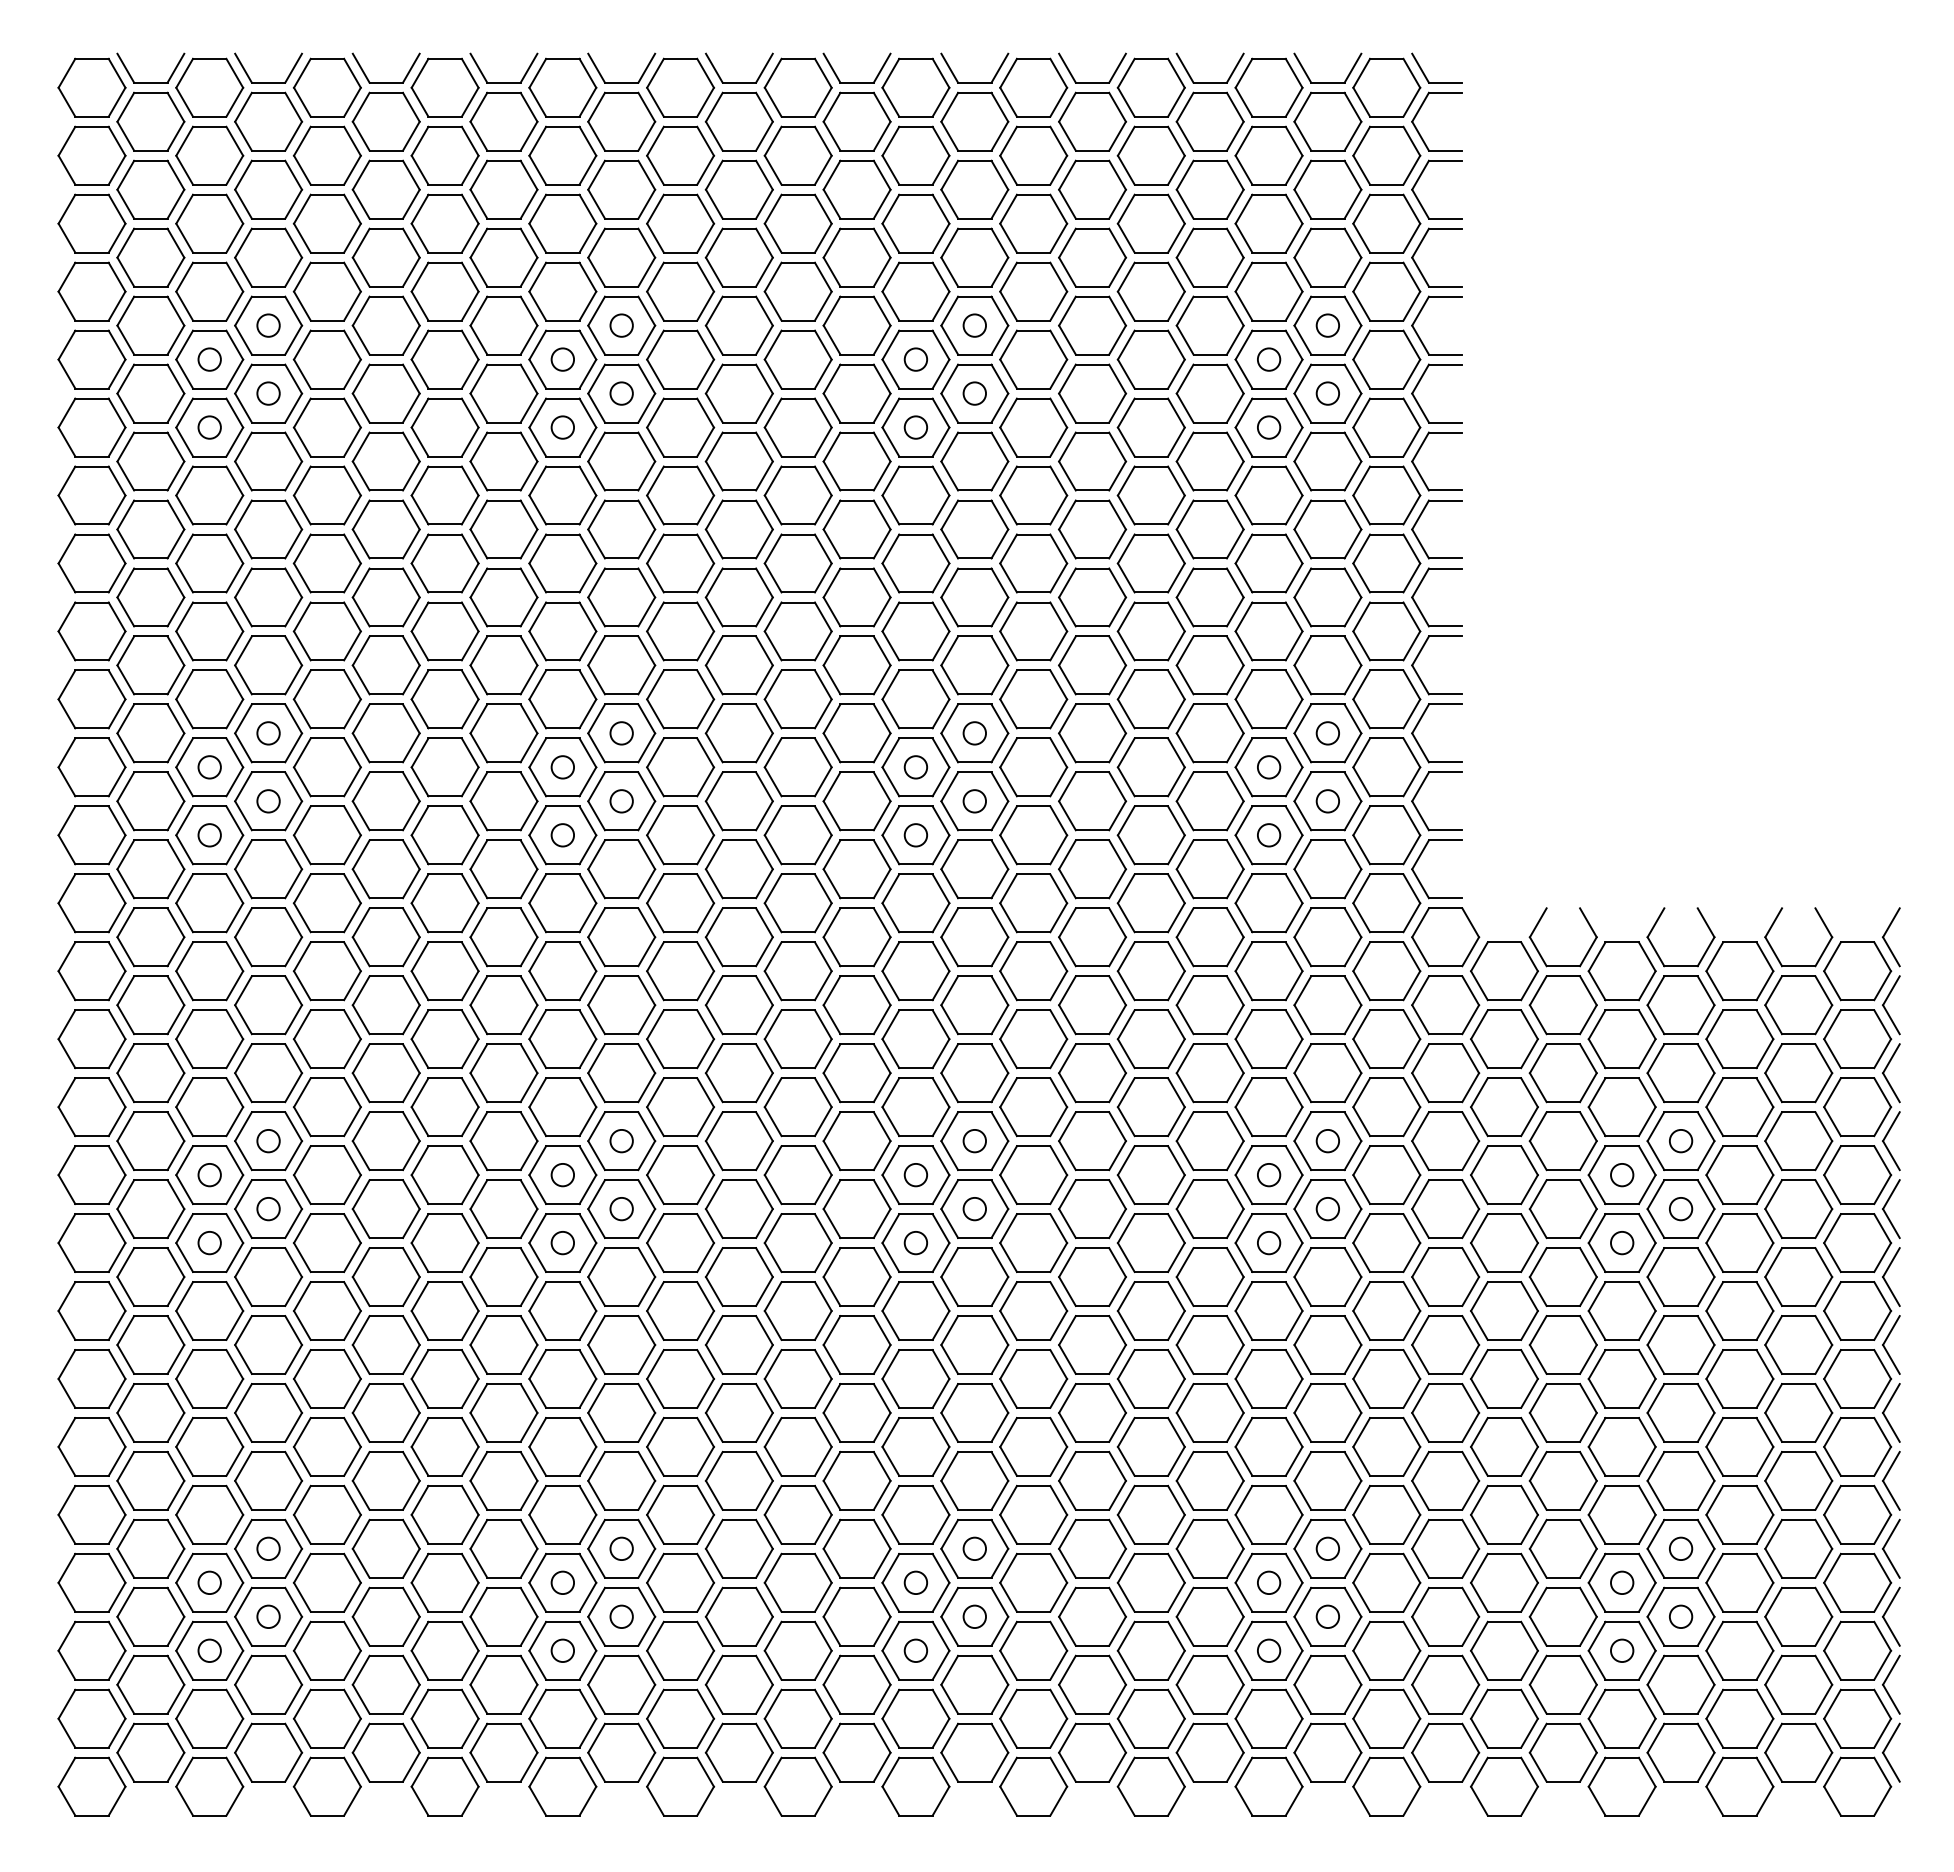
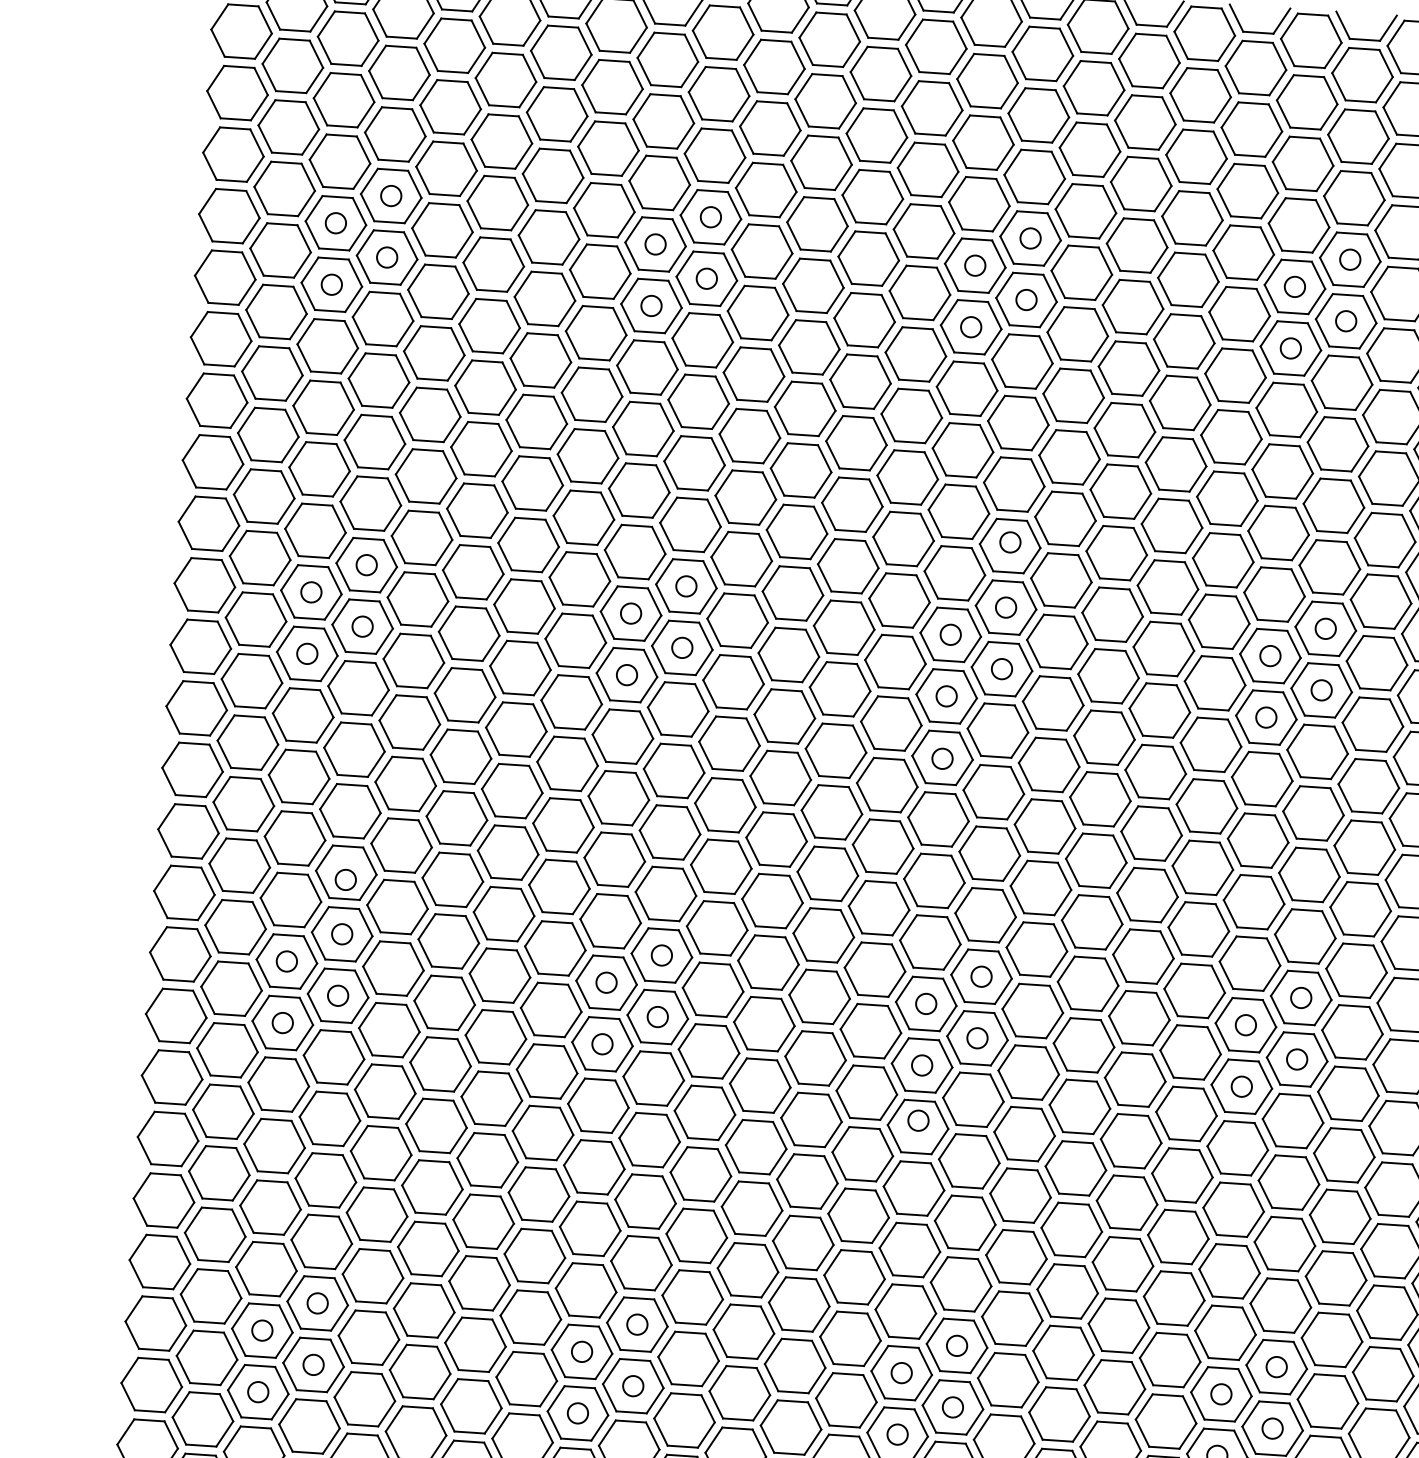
circle: (974, 661) -> (1010, 542), added
circle: (915, 904) -> (942, 758), added
circle: (268, 1081) -> (345, 880), added
circle: (915, 1304) -> (918, 1121), added

